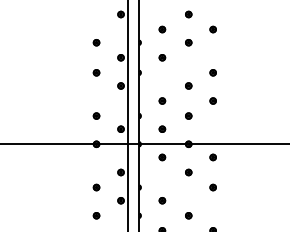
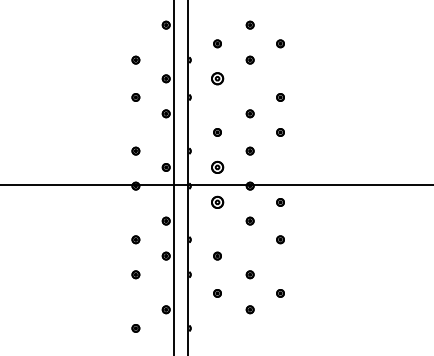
part: (162, 57) -> (217, 78), size x1.6
part: (162, 129) -> (217, 167), size x1.6
part: (162, 157) -> (217, 202), size x1.6

